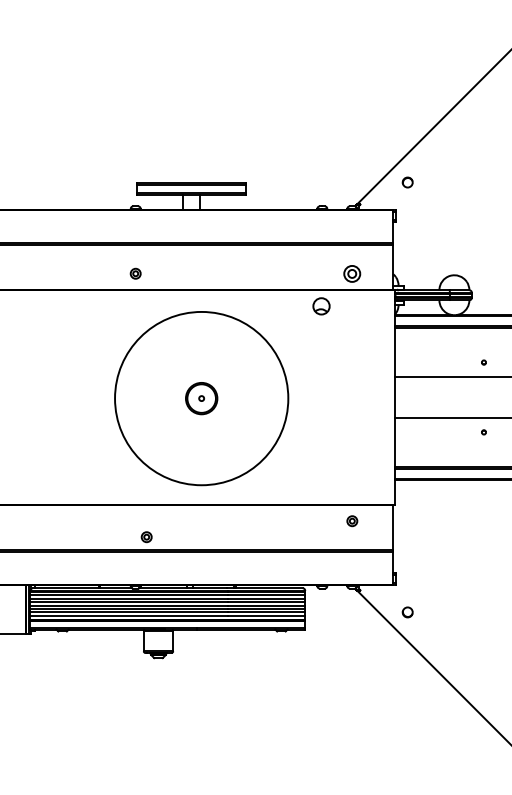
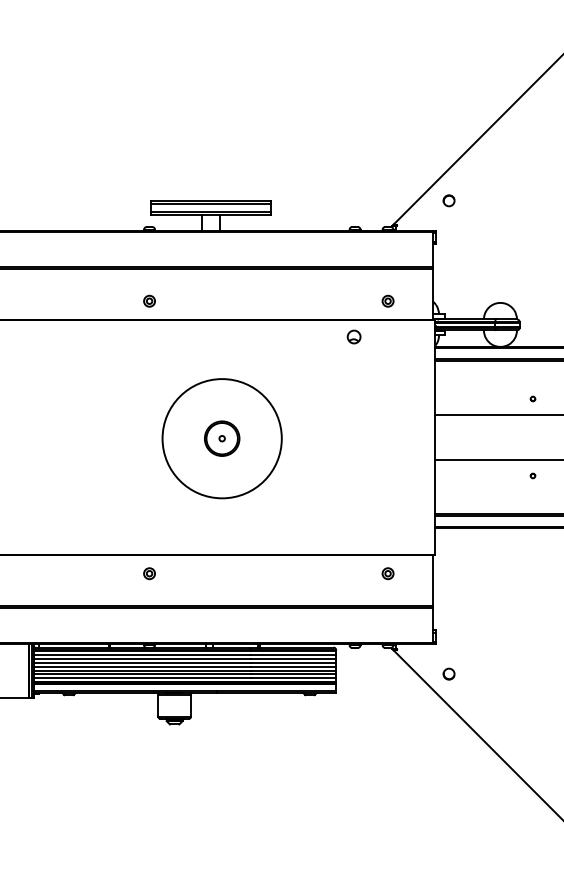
part: (352, 273) -> (388, 300), size x0.62
part: (321, 305) -> (354, 336), size x0.71
circle: (201, 398) -> (221, 438), size x0.62
part: (146, 537) -> (149, 574), moved

